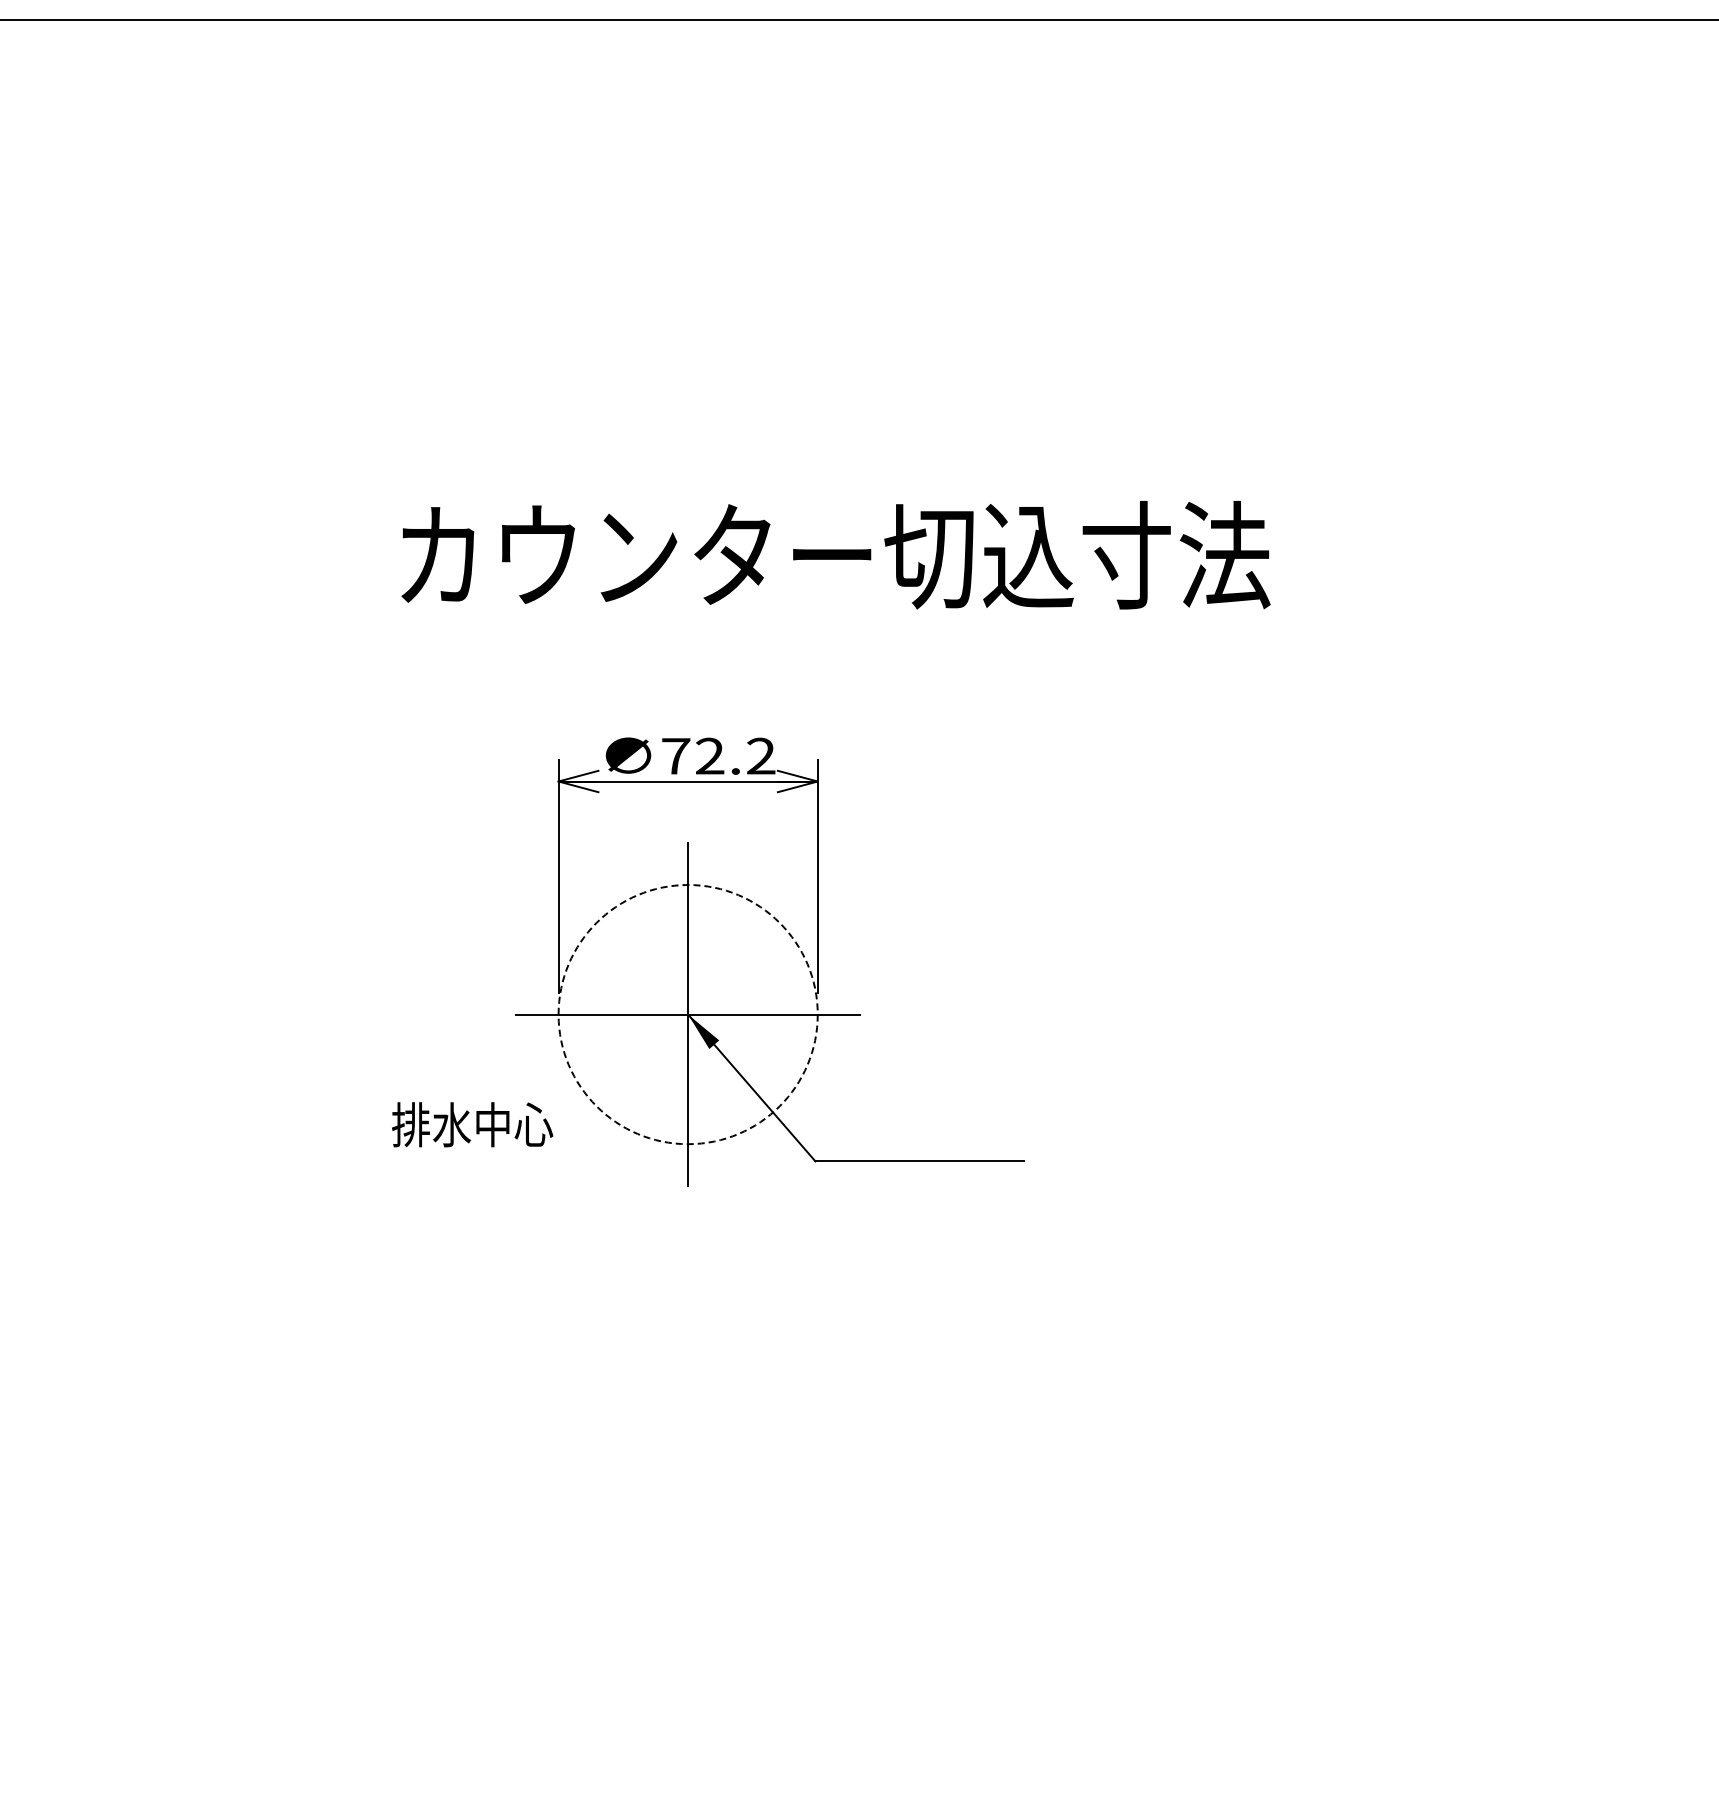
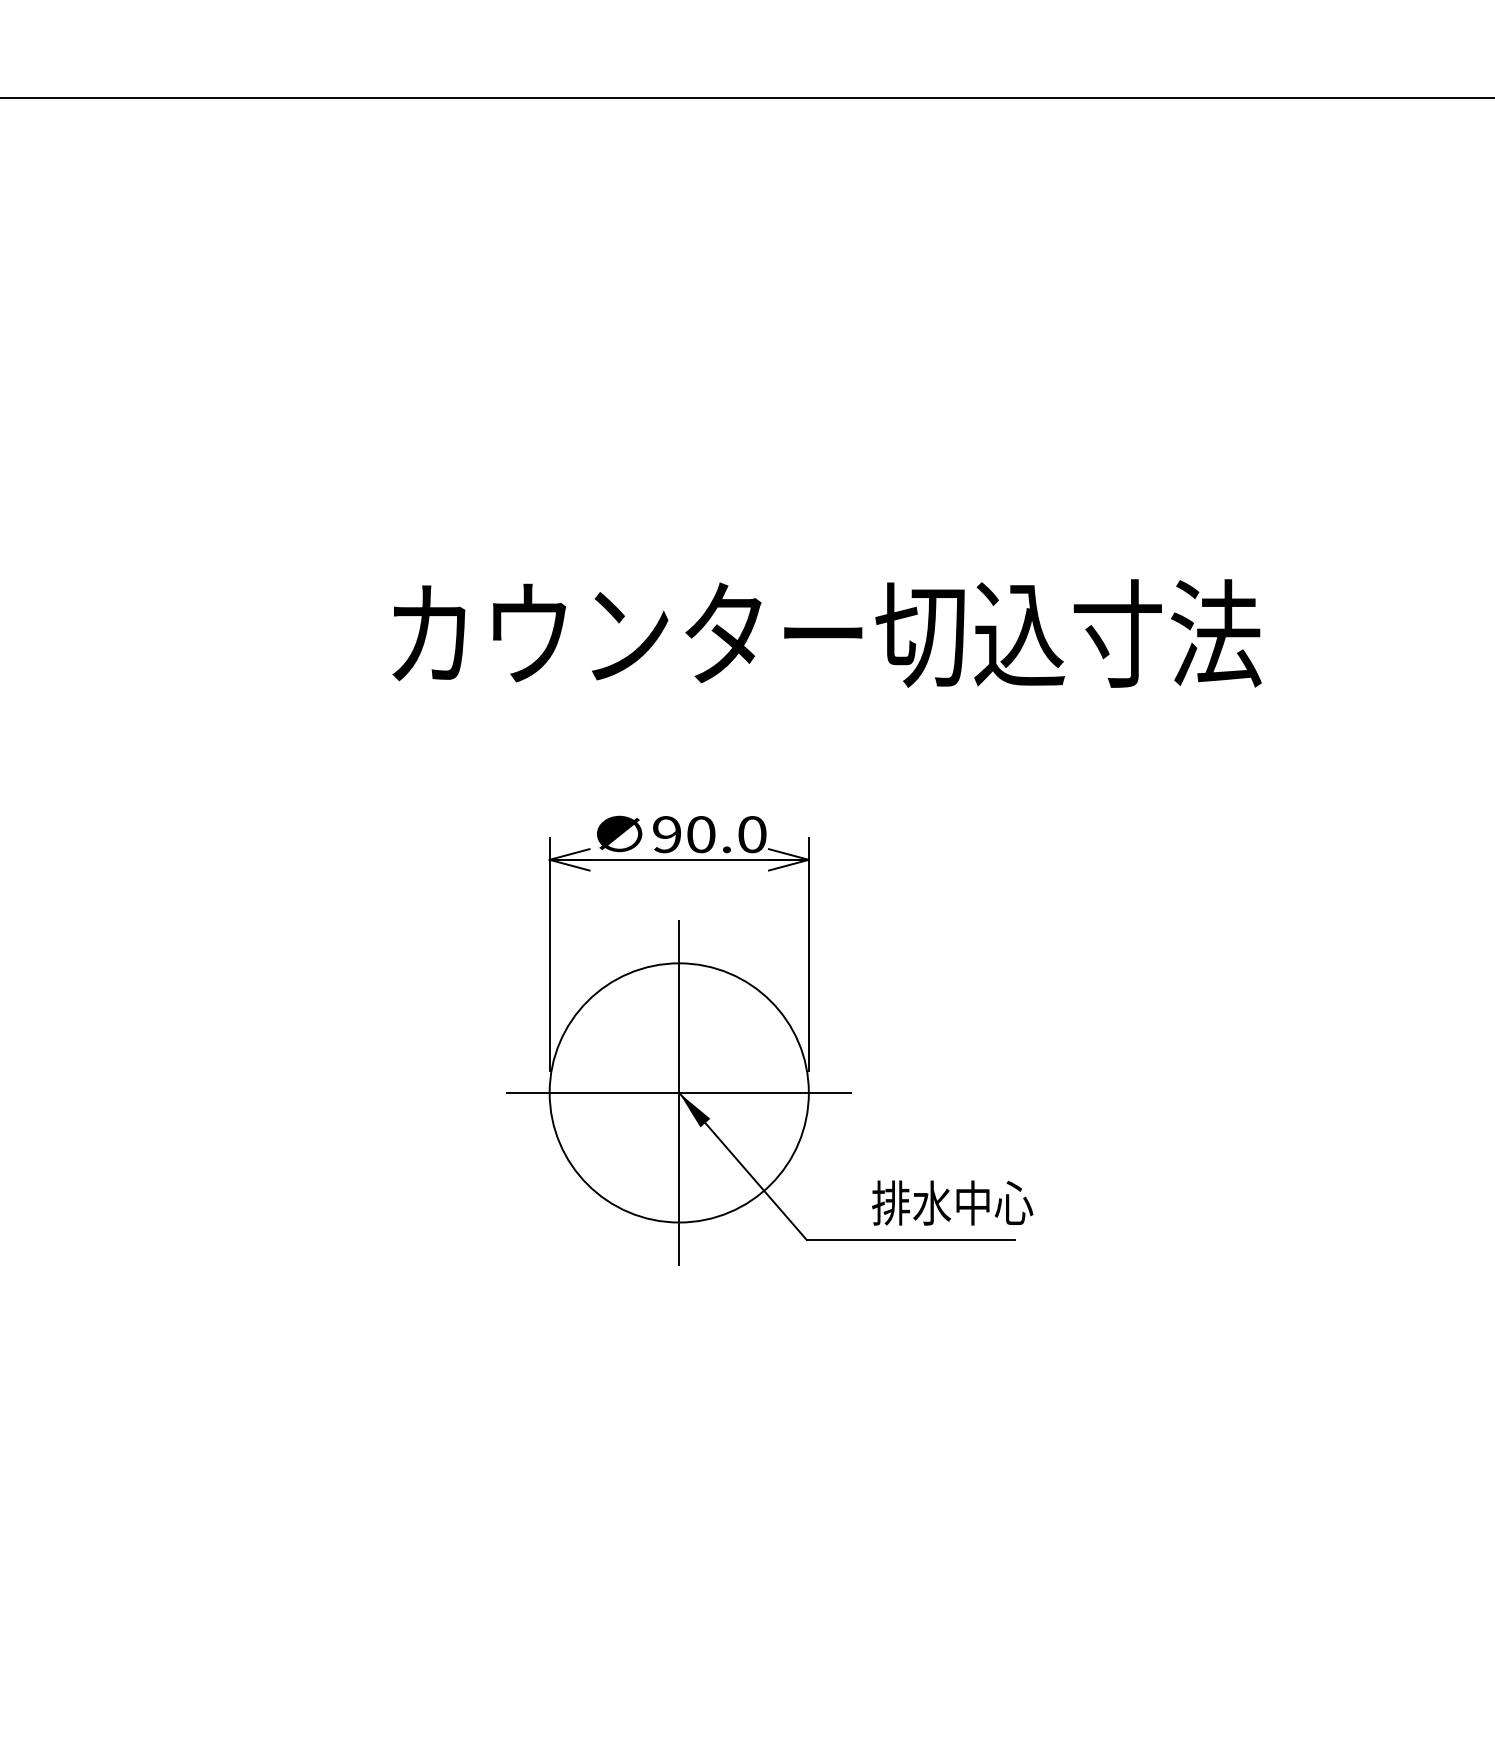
text: (718, 755) -> (709, 833), 72.2 -> 90.0
circle: (687, 1014) -> (678, 1092), dashed -> solid
text: (472, 1124) -> (952, 1202), moved

